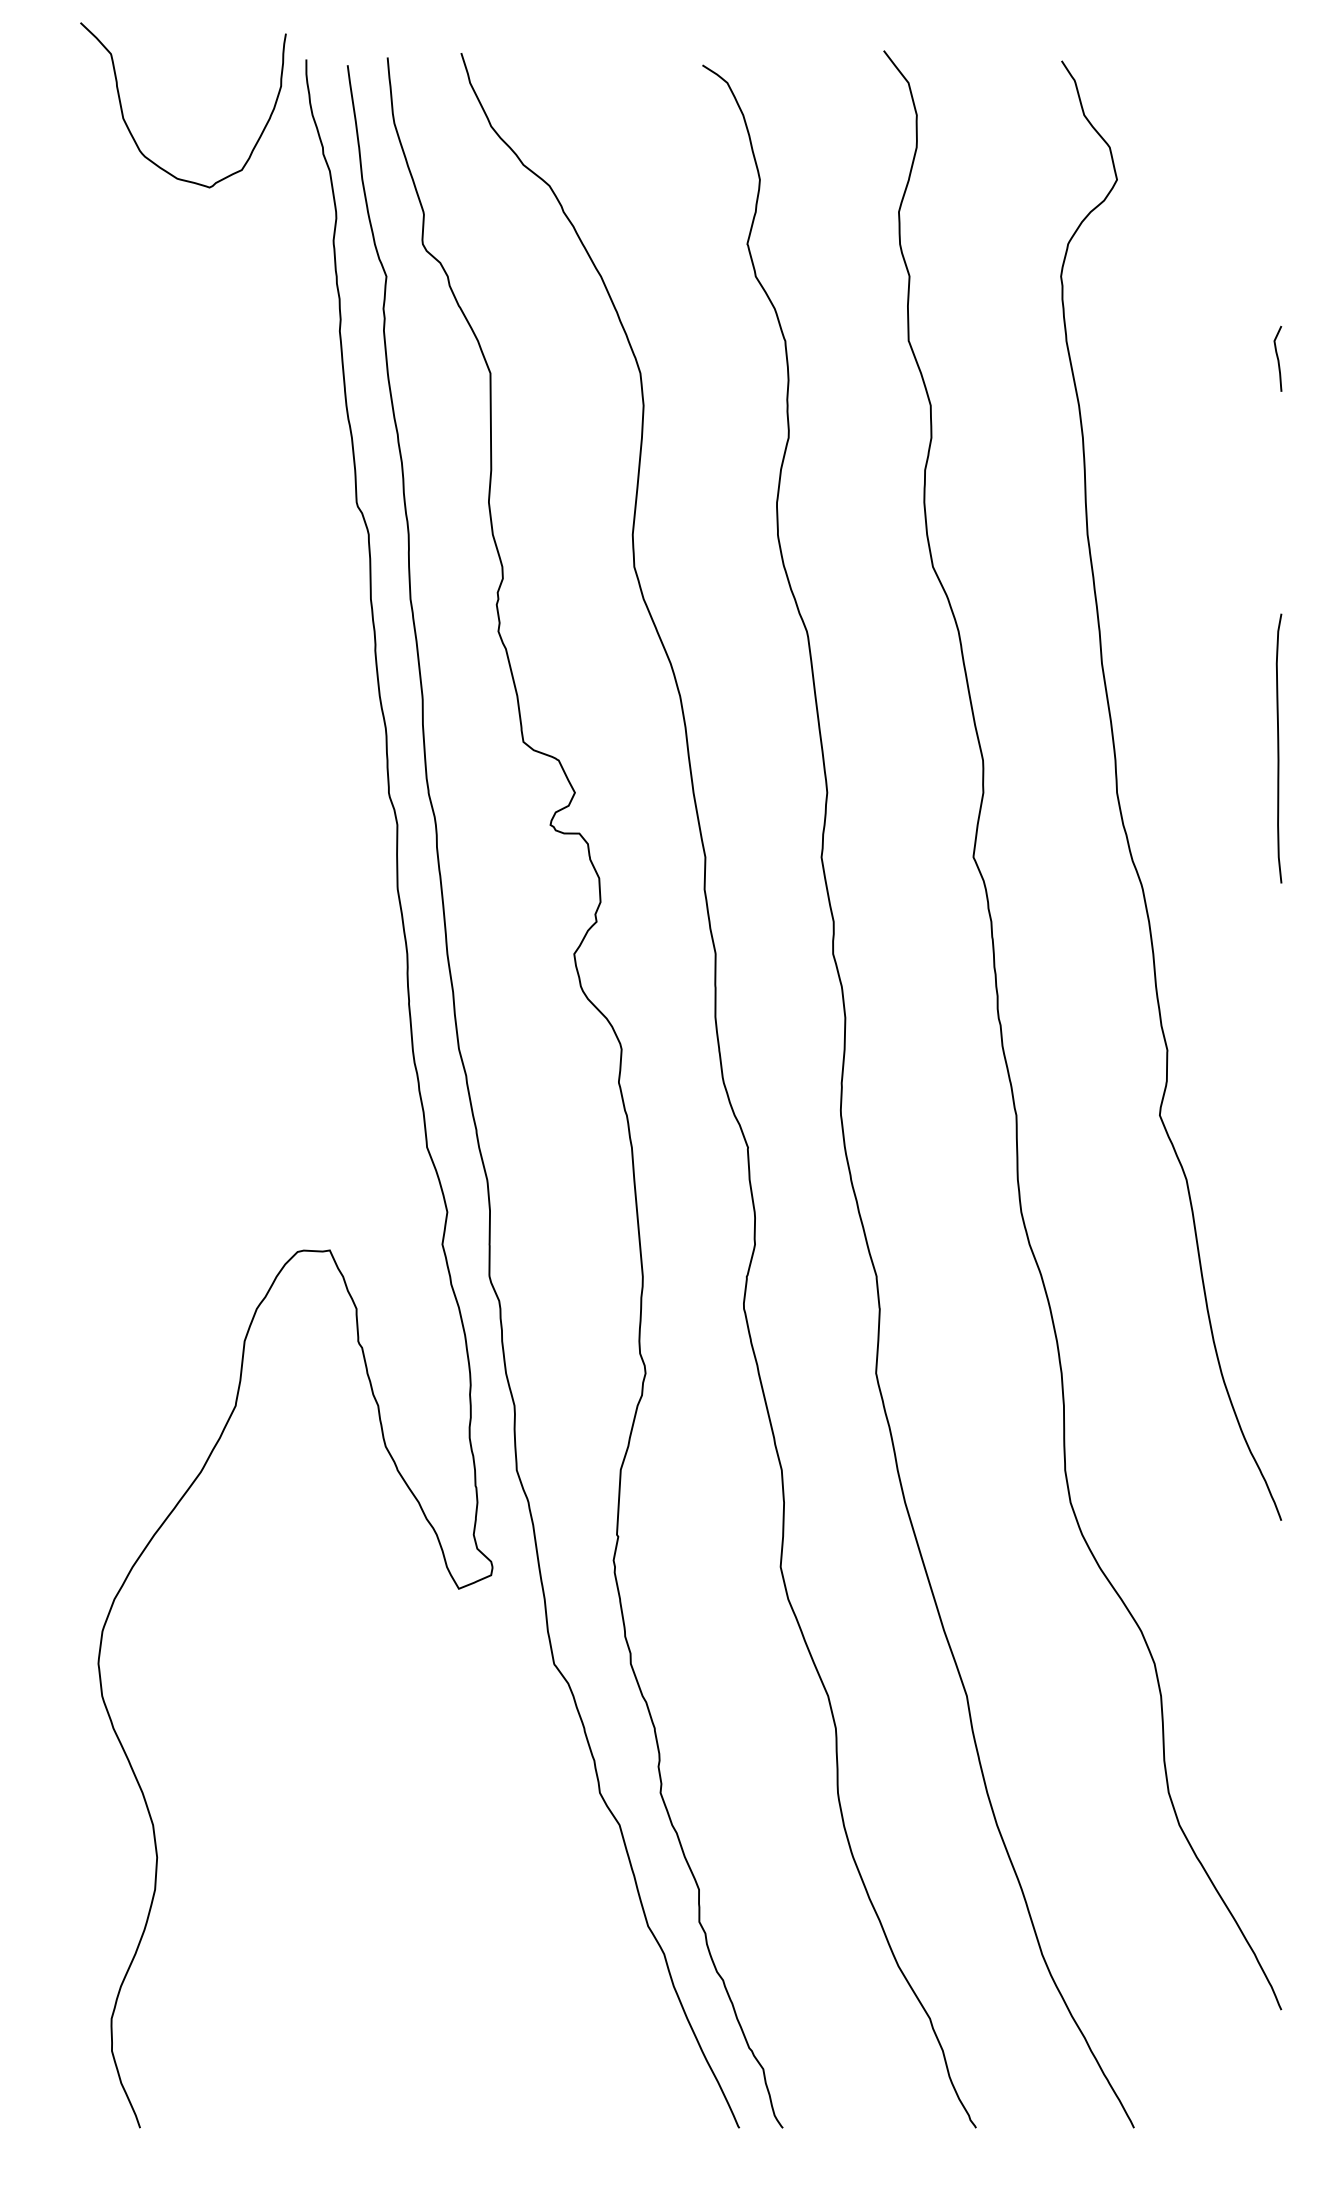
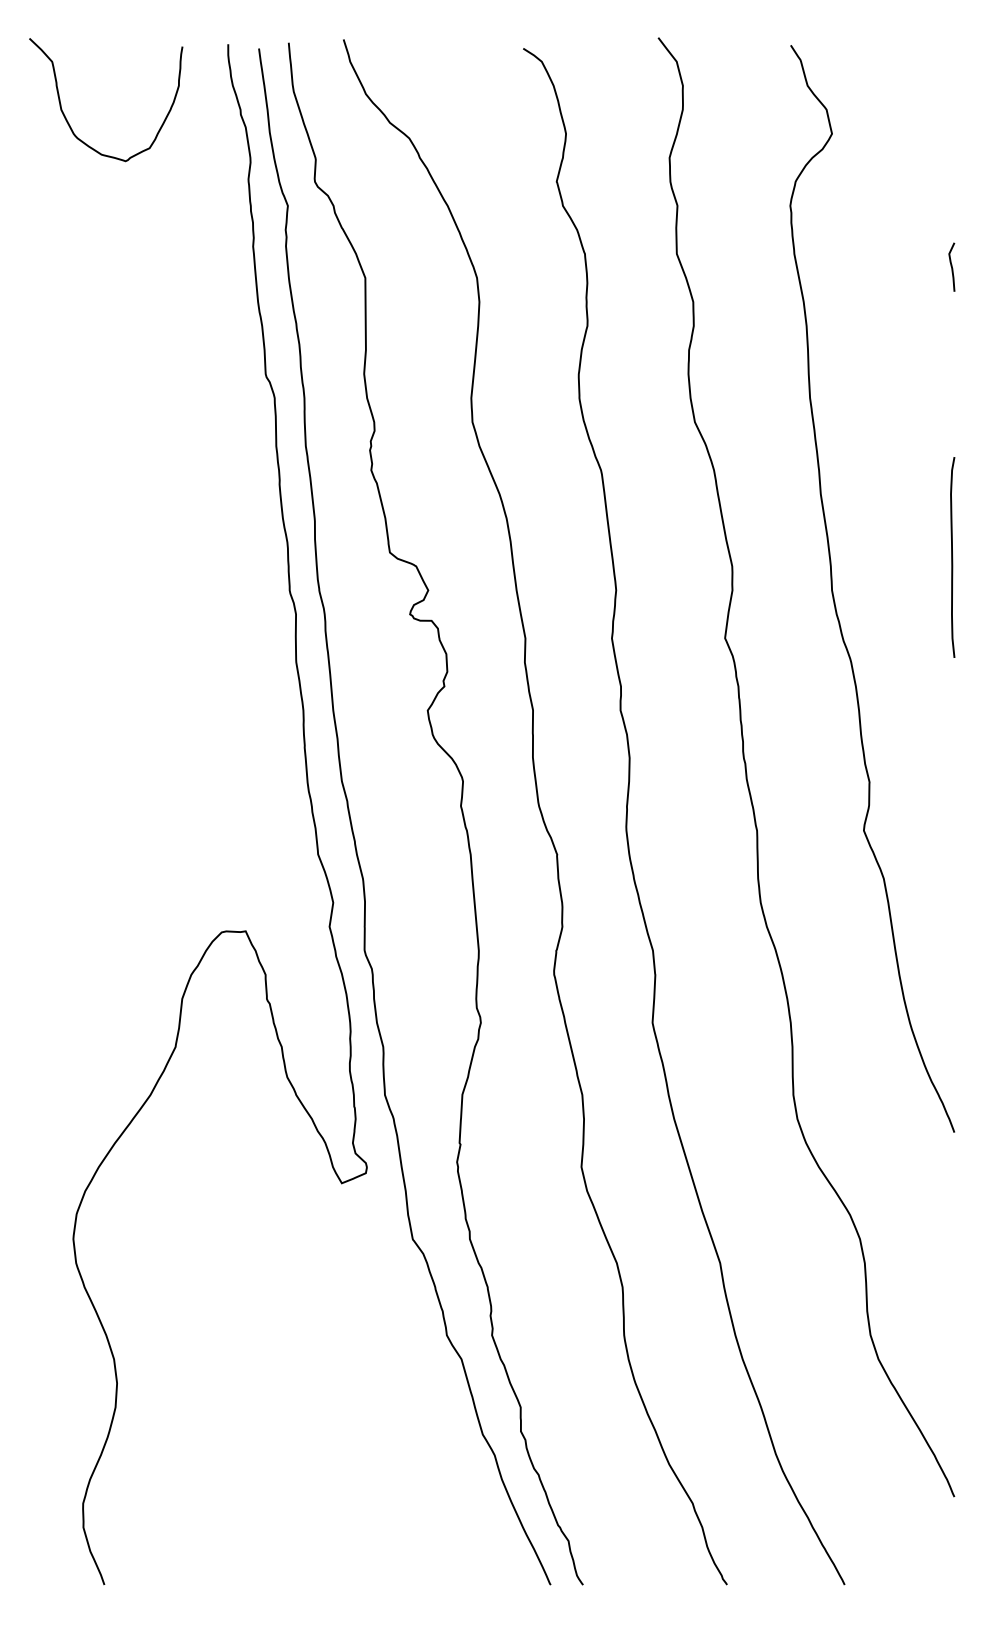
curve: (131, 132) -> (67, 120), moved

